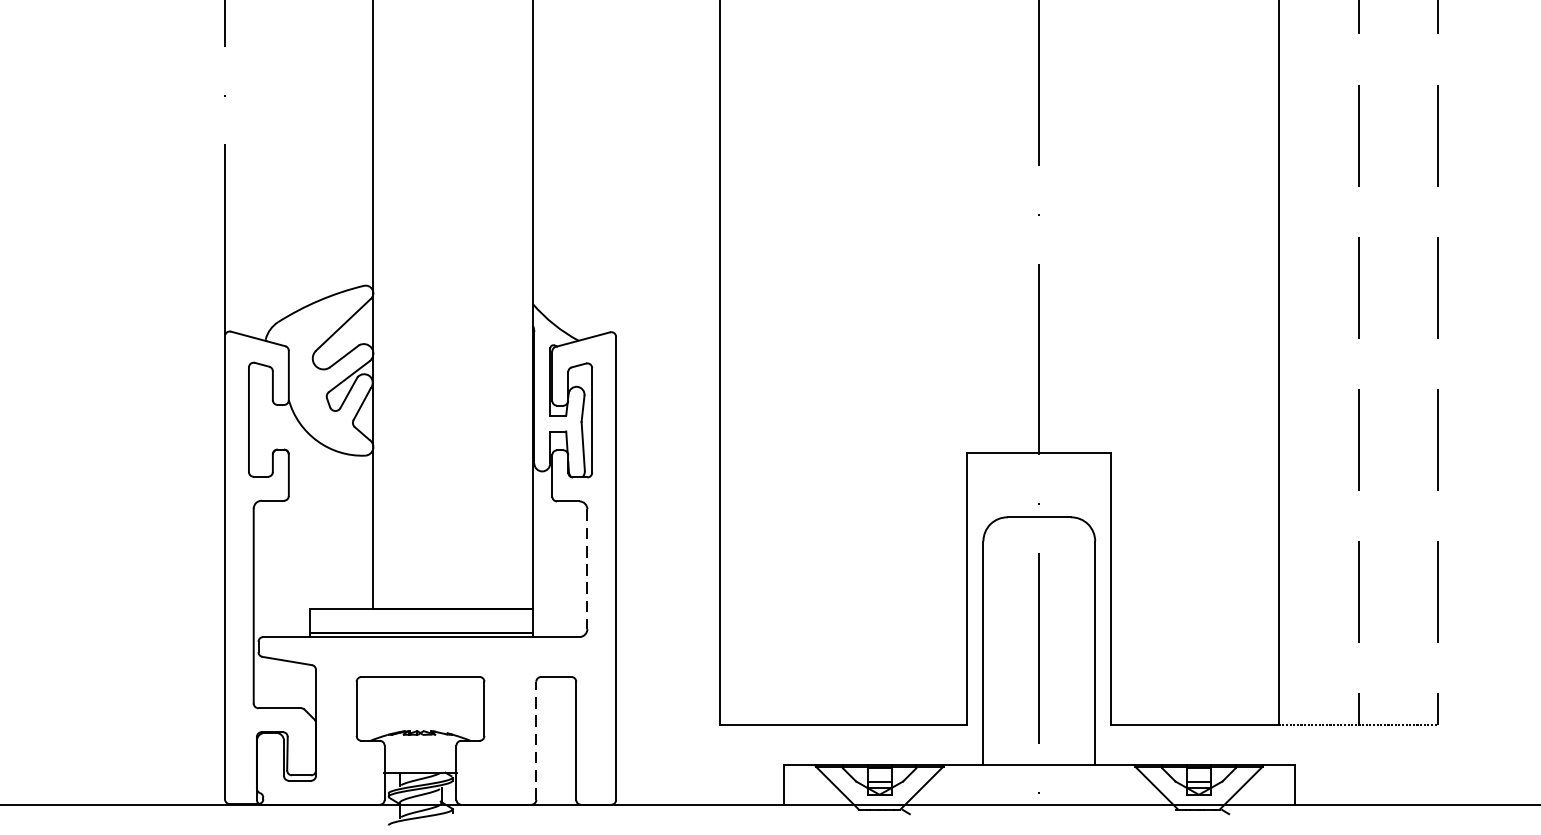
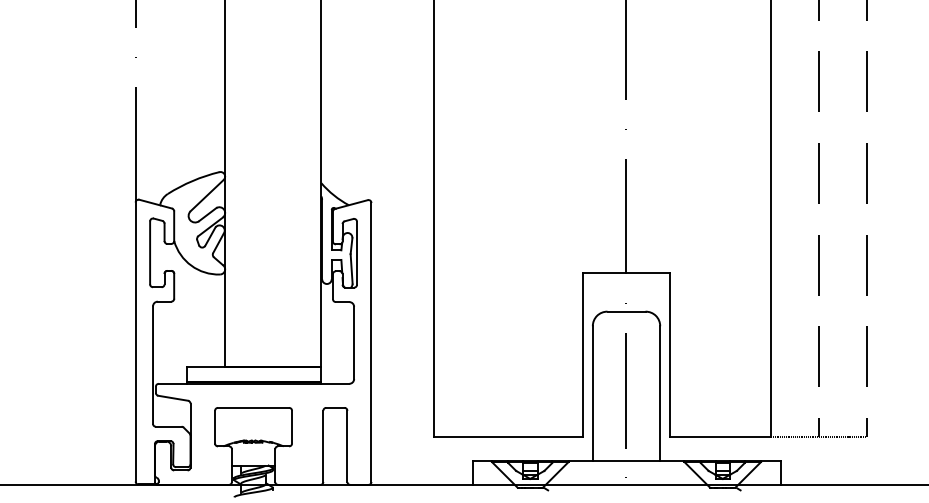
line: (587, 570) -> (354, 343), dashed -> solid
line: (536, 741) -> (323, 446), dashed -> solid

